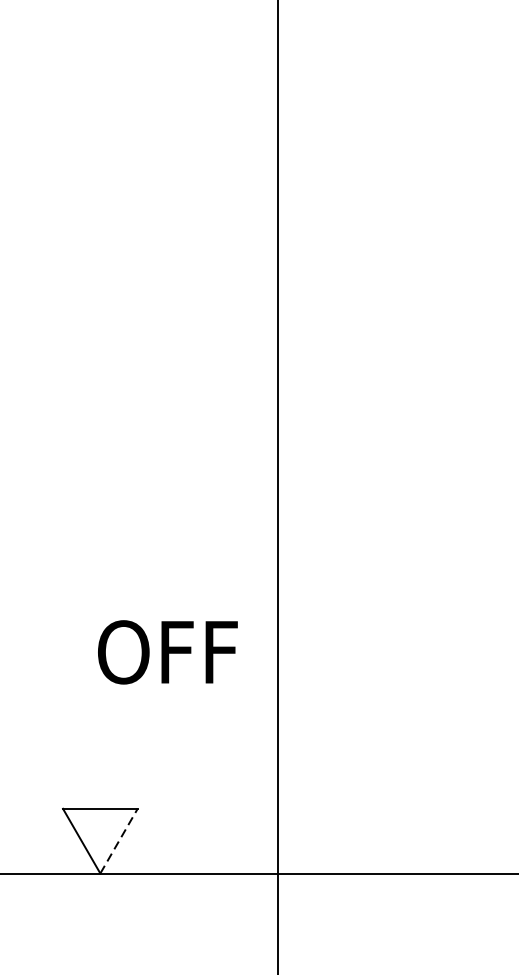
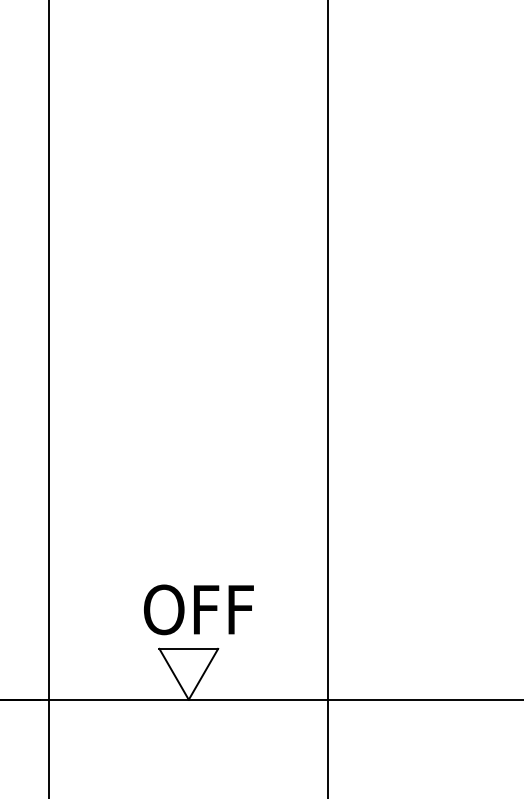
text: (167, 651) -> (198, 609), moved
line: (119, 840) -> (203, 673), dashed -> solid

